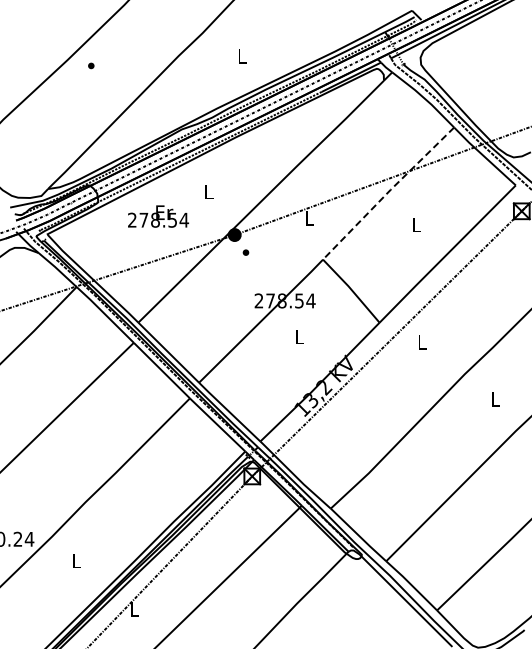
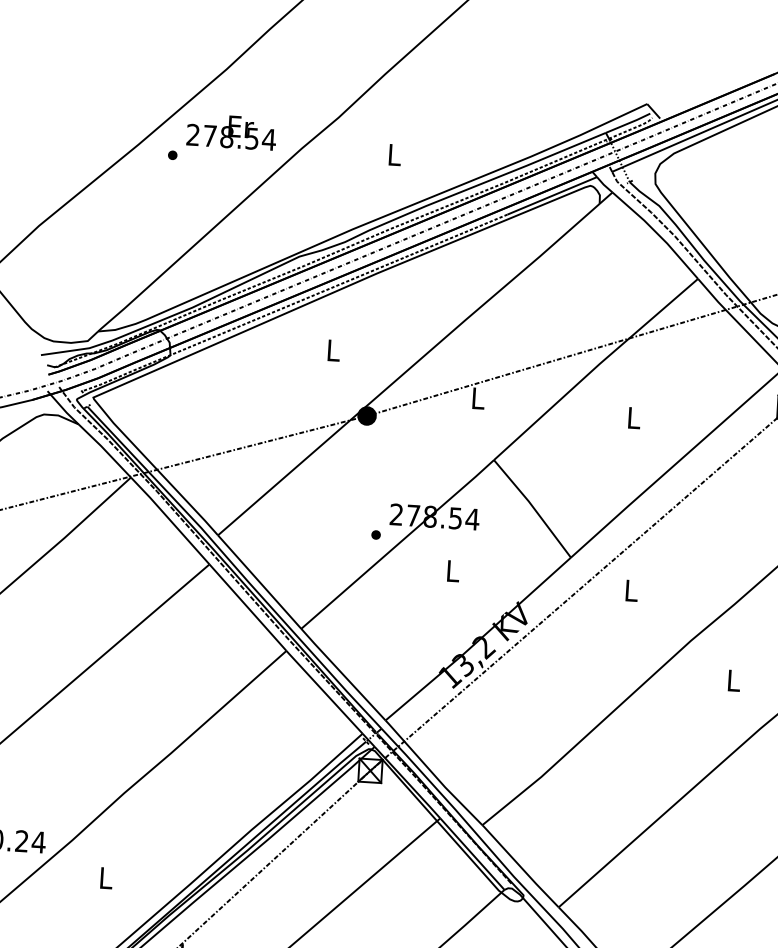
line: (388, 192) -> (595, 367), dashed -> solid
text: (158, 216) -> (231, 131), moved
part: (245, 252) -> (375, 534), moved

